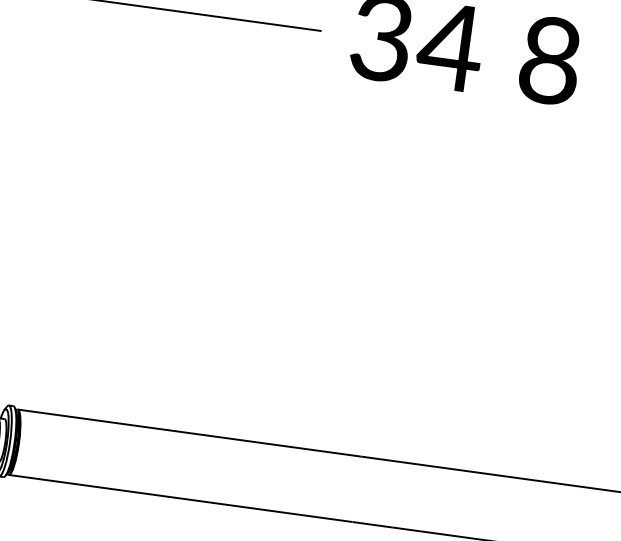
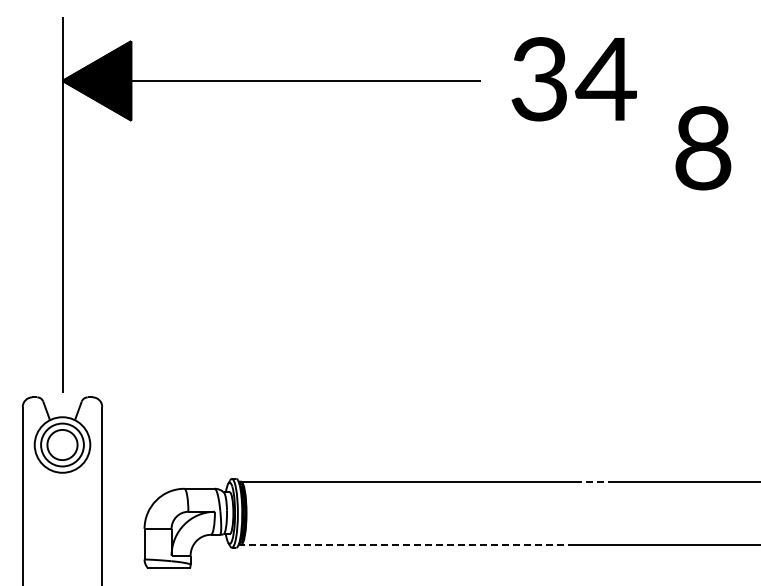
text: (550, 60) -> (703, 148), moved
line: (381, 459) -> (594, 481), solid -> dashed
line: (180, 498) -> (407, 545), solid -> dashed

